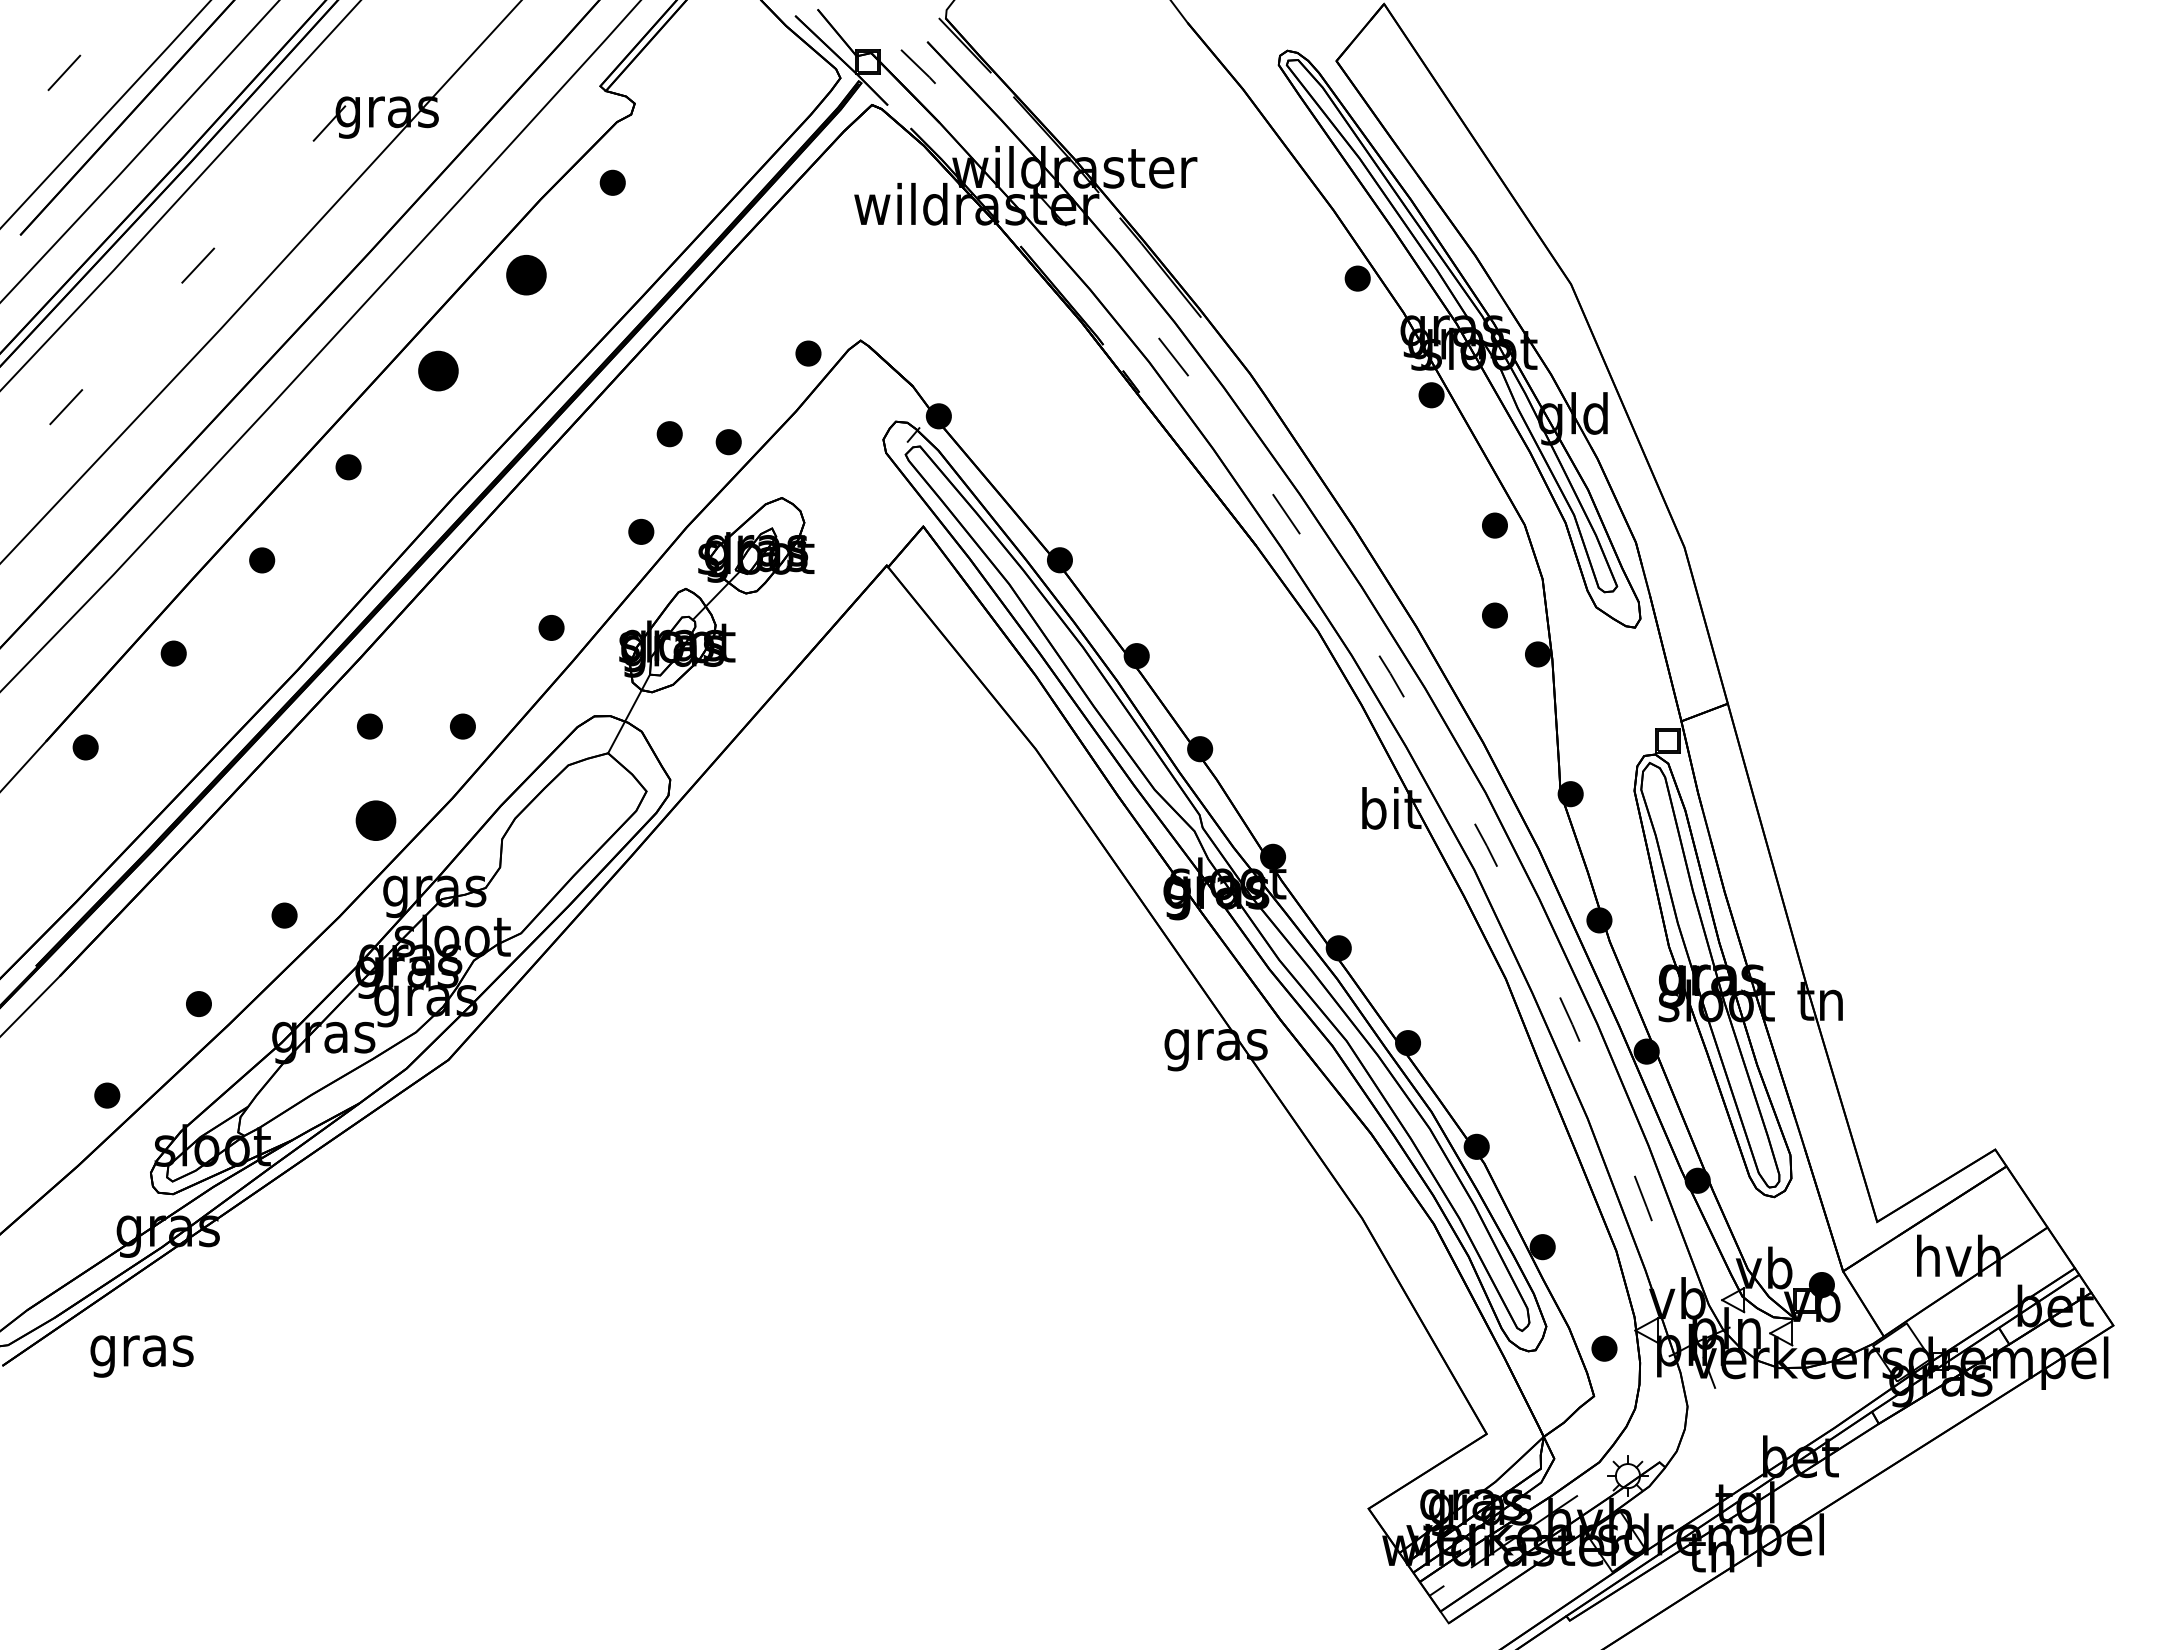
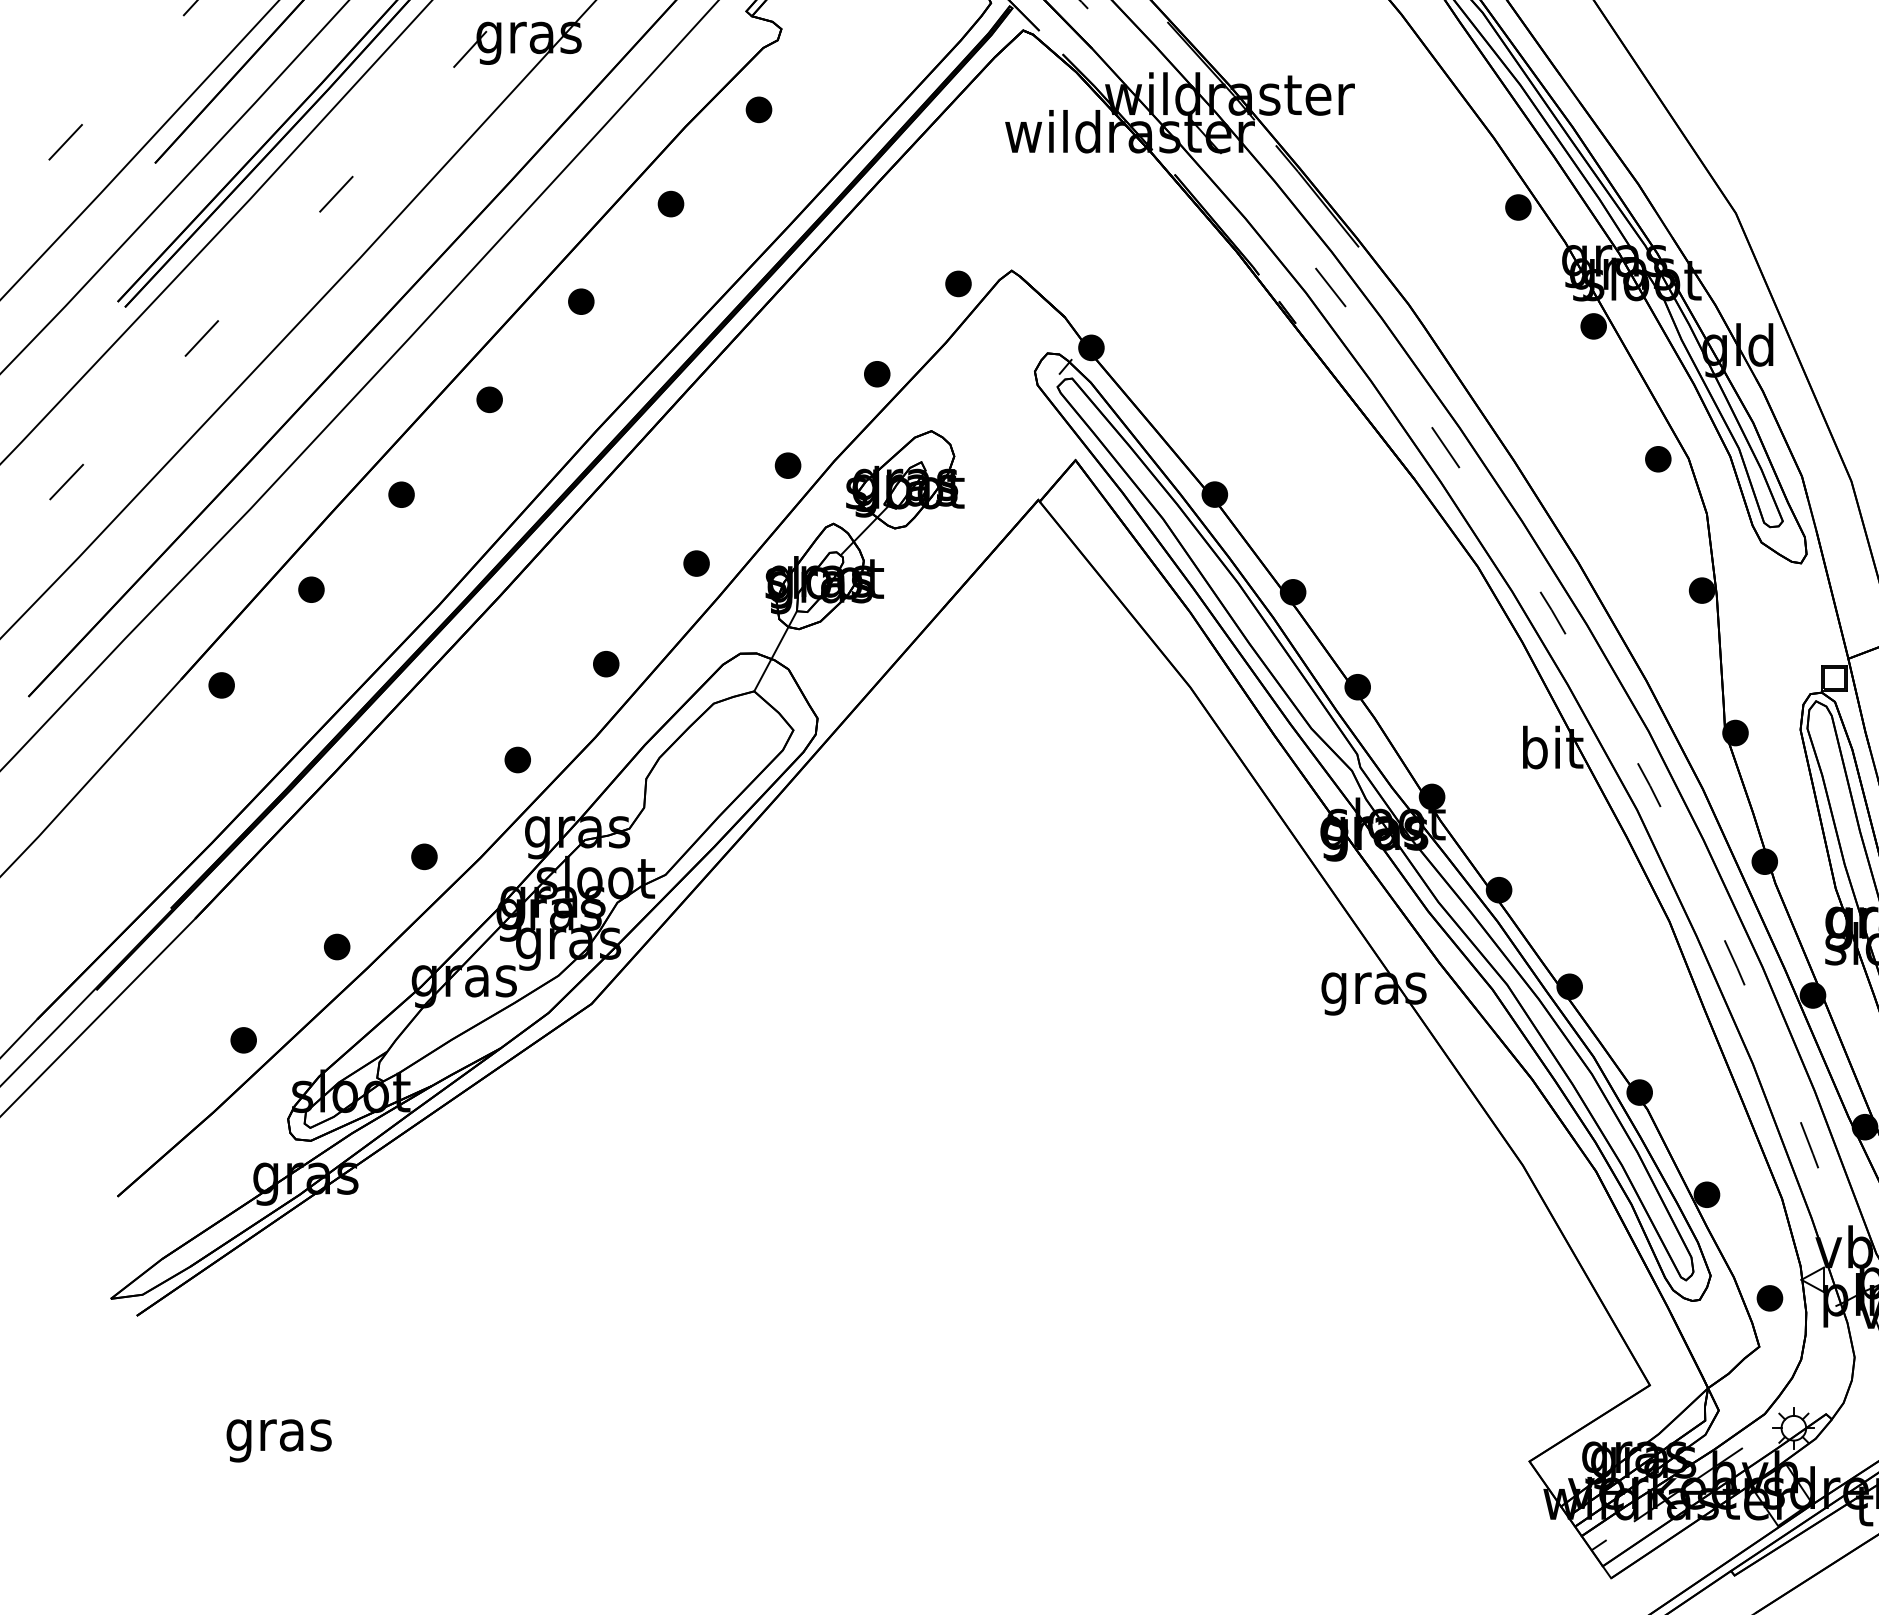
part: (526, 275) -> (671, 204), size x0.62
part: (438, 370) -> (581, 301), size x0.62
part: (669, 434) -> (816, 366), removed
part: (1494, 615) -> (1657, 550), removed
part: (369, 726) -> (511, 664), removed
part: (376, 820) -> (518, 759), size x0.62
text: (141, 1356) -> (278, 1440), moved

